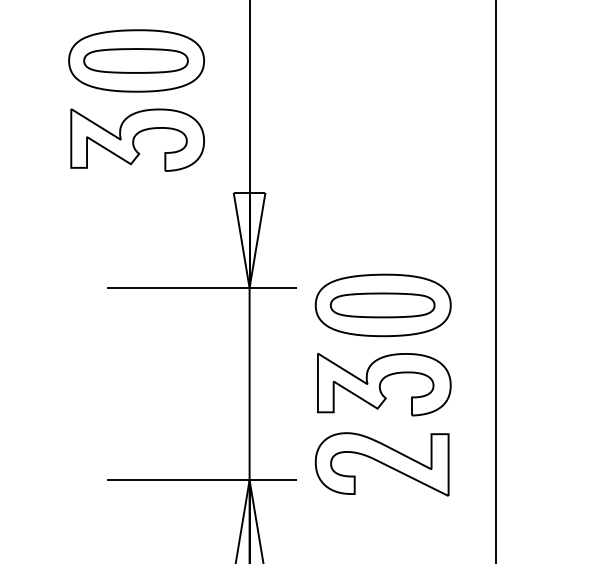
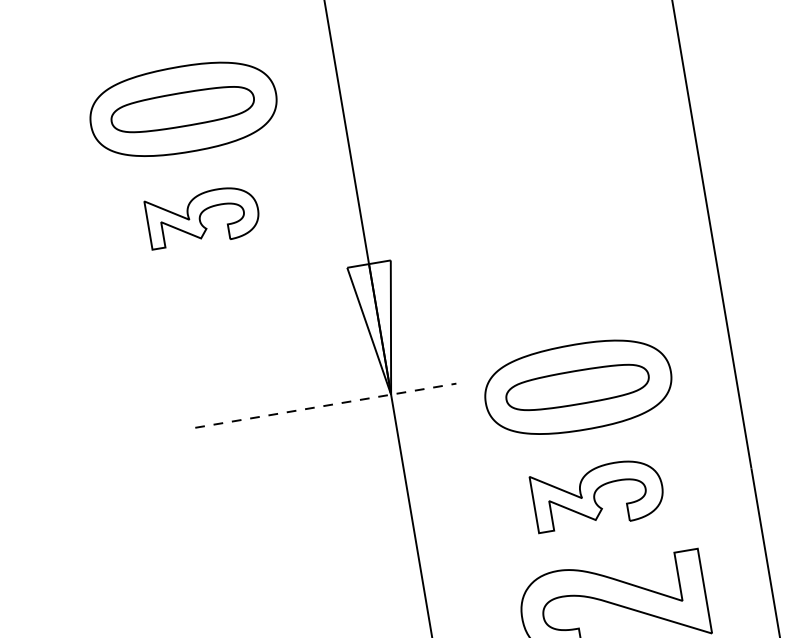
part: (137, 139) -> (203, 216), size x0.6
line: (202, 288) -> (326, 406), solid -> dashed
part: (384, 384) -> (598, 495), size x0.7

